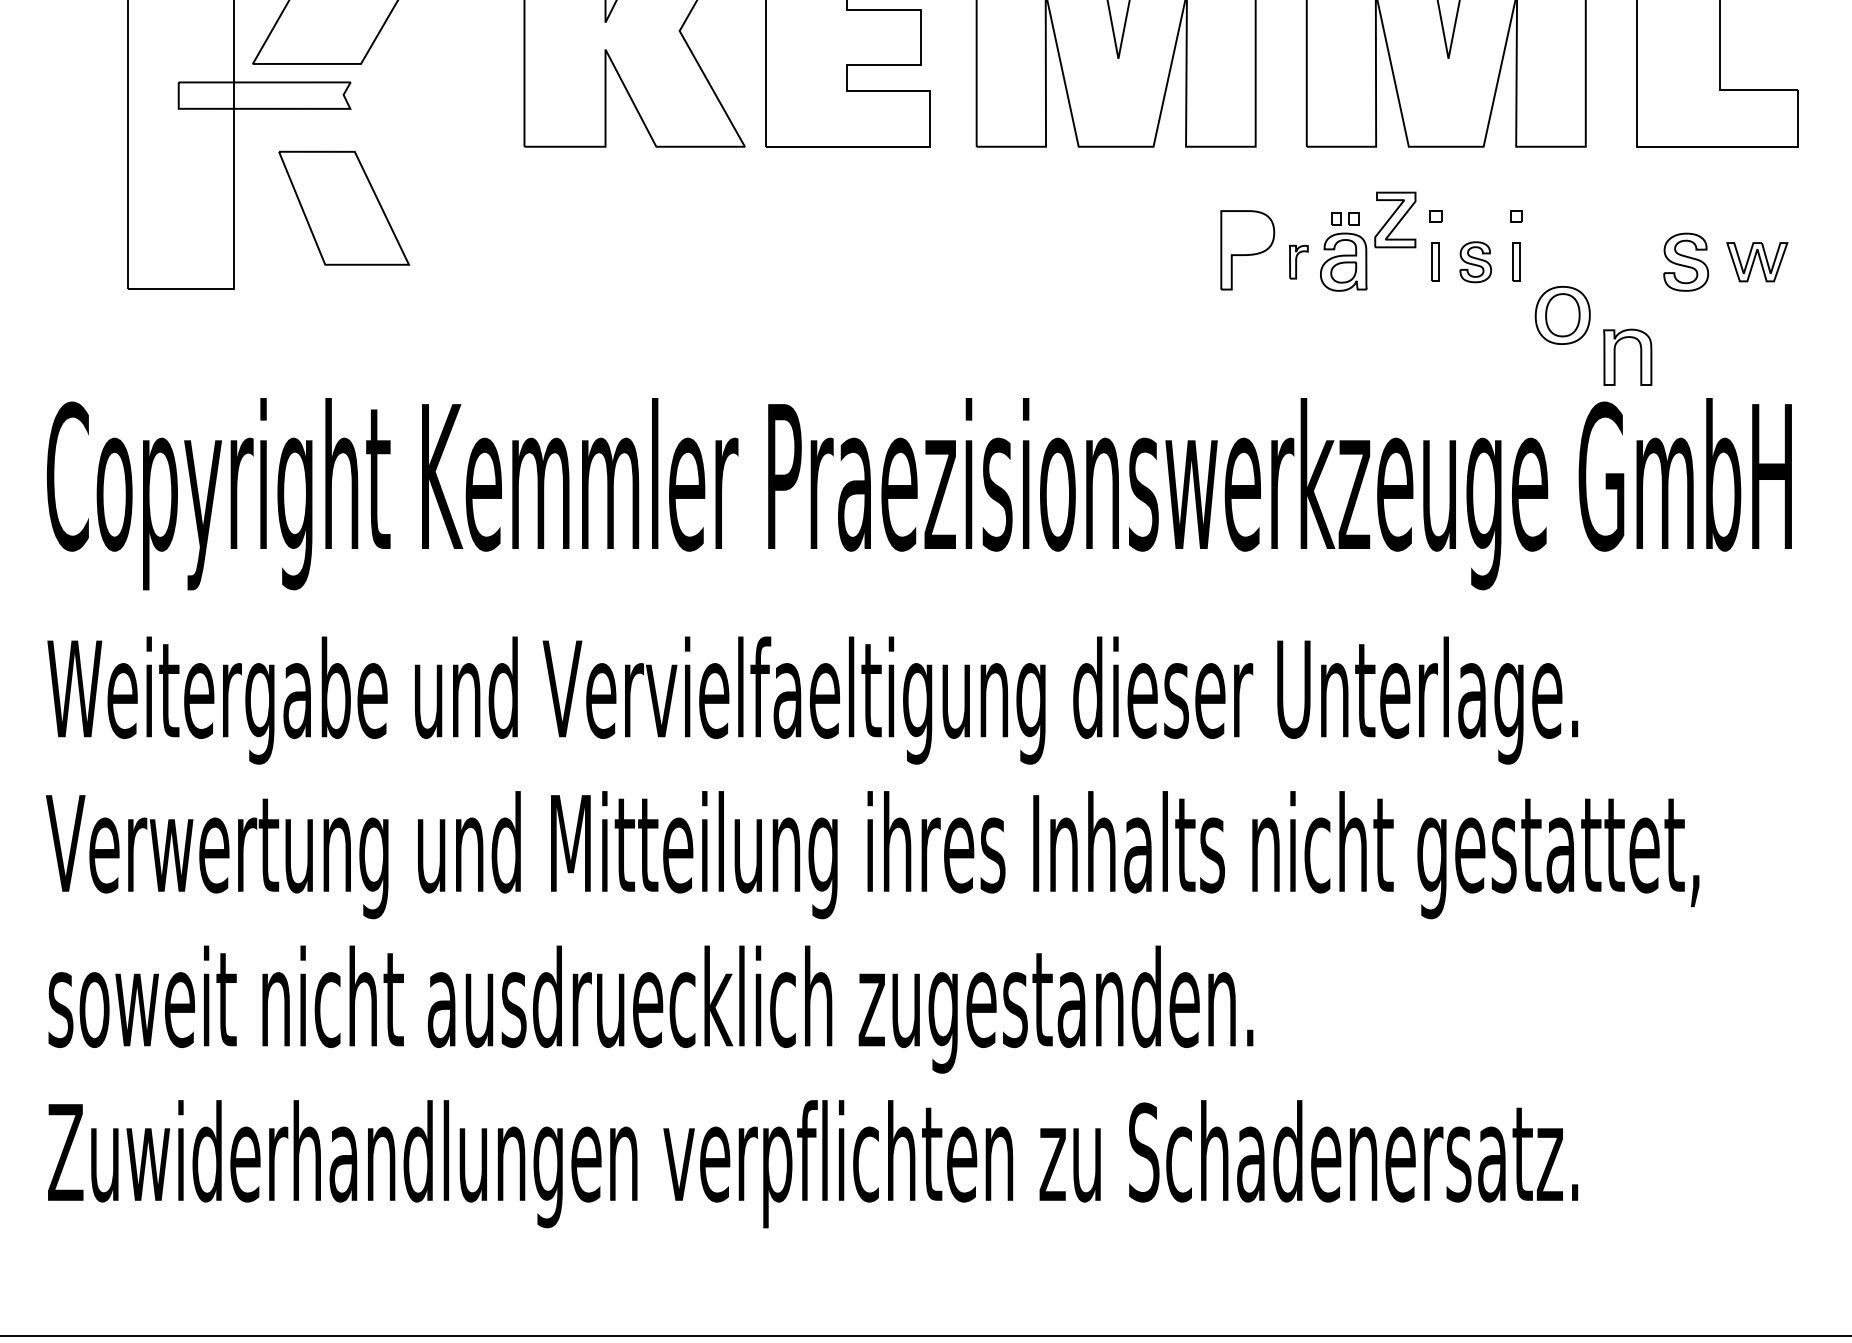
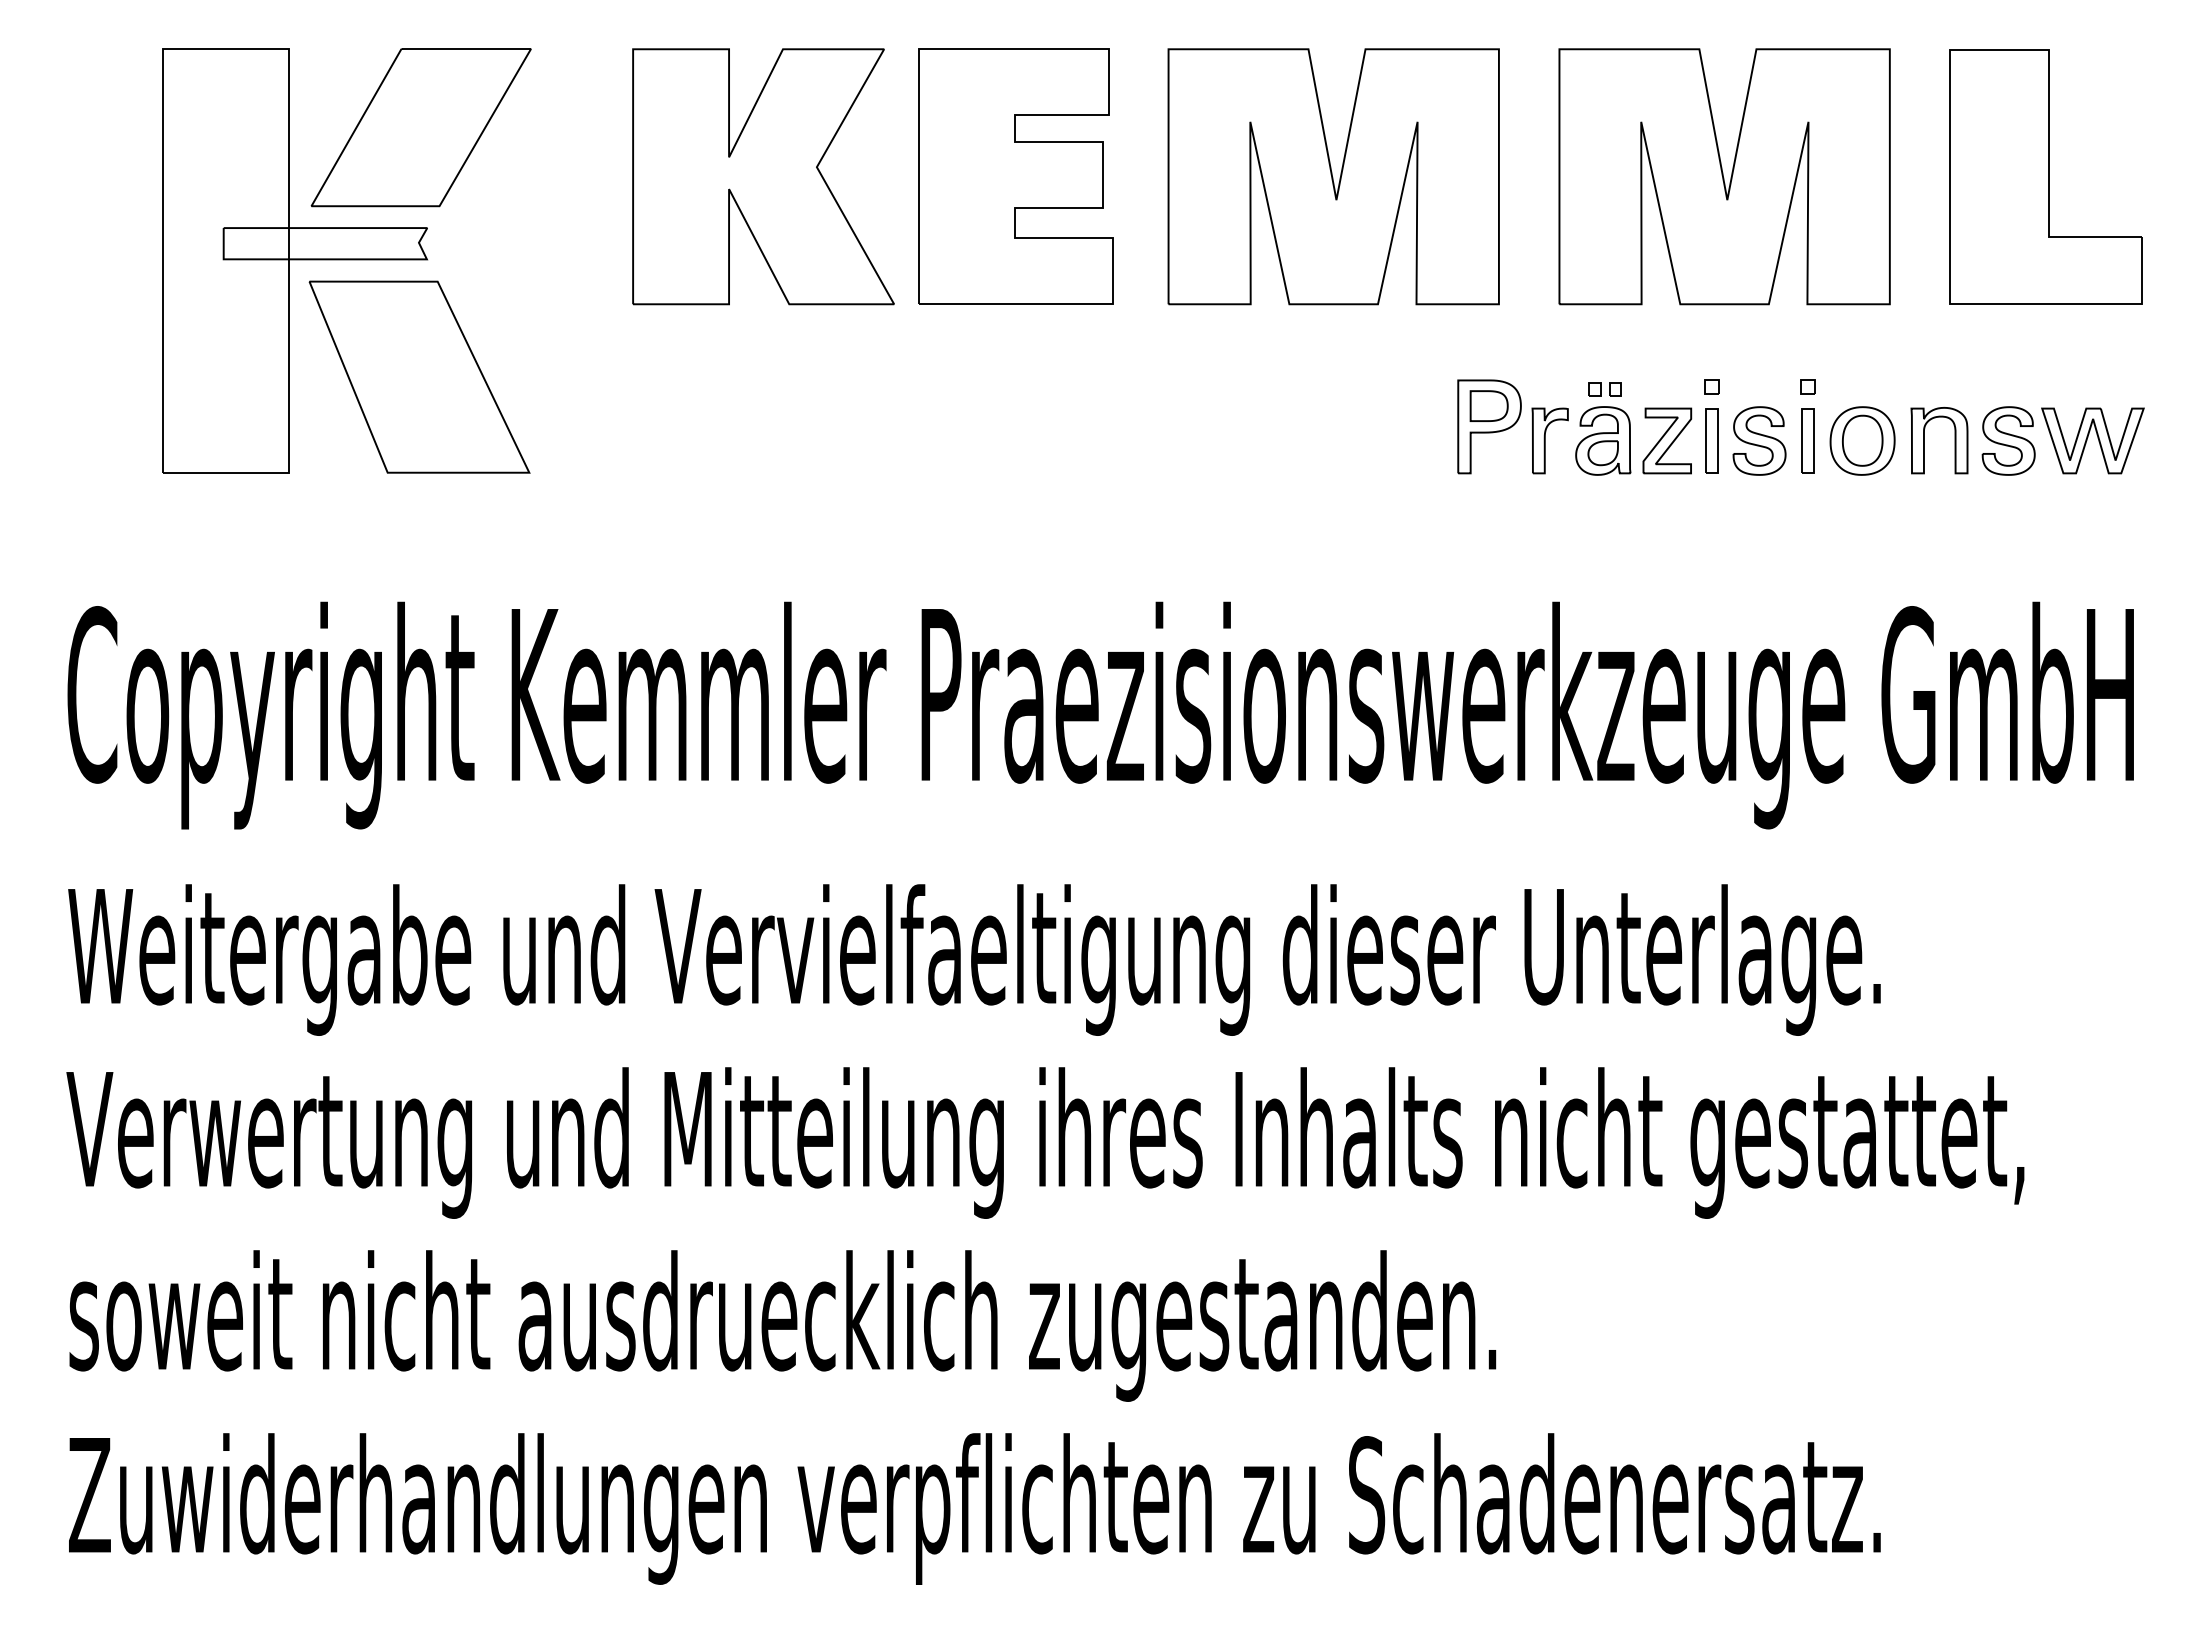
part: (344, 207) -> (419, 376), size x1.43
part: (1395, 219) -> (1667, 440), moved
part: (1246, 232) -> (1488, 405), added
part: (1298, 261) -> (1549, 440), size x1.67
part: (1435, 261) -> (1711, 440), size x1.43
part: (1475, 261) -> (1759, 440), size x1.43
part: (1516, 261) -> (1807, 440), size x1.43
part: (1756, 261) -> (2092, 440), size x1.43
part: (1562, 315) -> (1862, 440), moved
part: (1615, 357) -> (1924, 440), moved

